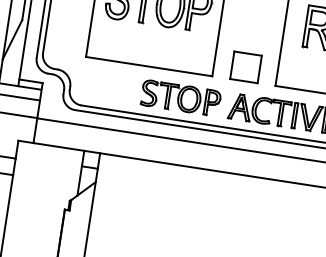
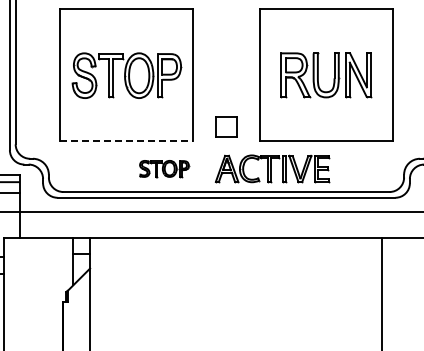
line: (149, 66) -> (127, 141), solid -> dashed
part: (246, 66) -> (226, 126), size x0.7
part: (181, 97) -> (164, 168), size x0.6

